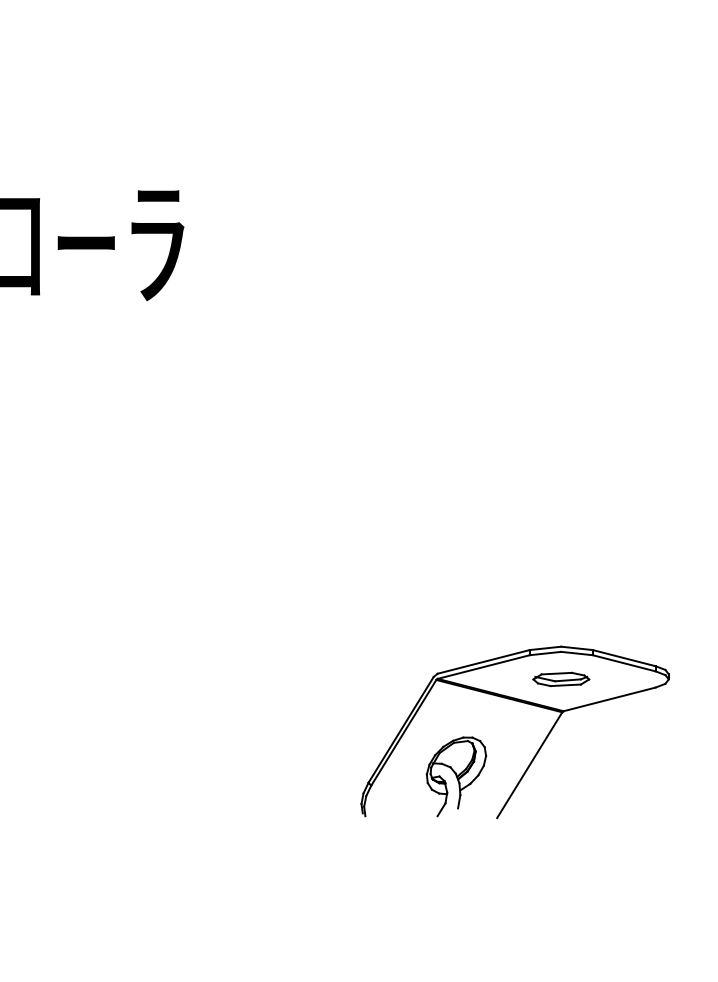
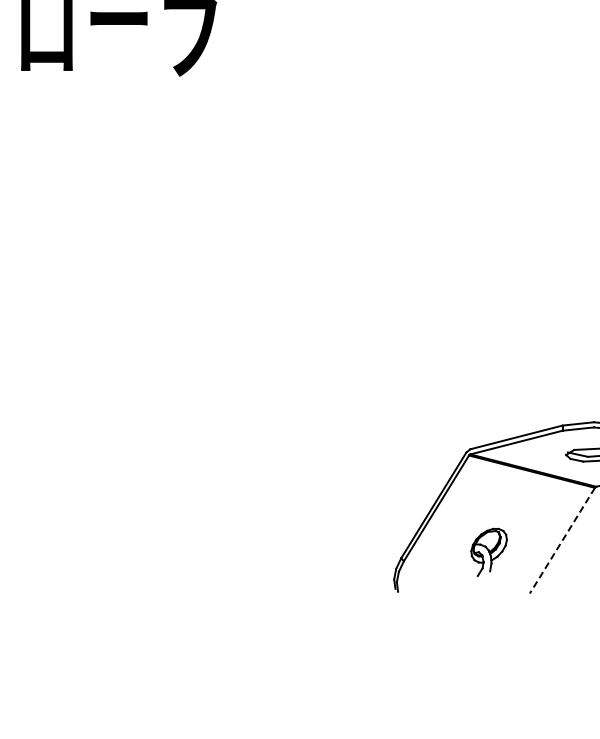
line: (529, 765) -> (562, 541), solid -> dashed
part: (456, 776) -> (489, 552), size x0.6

